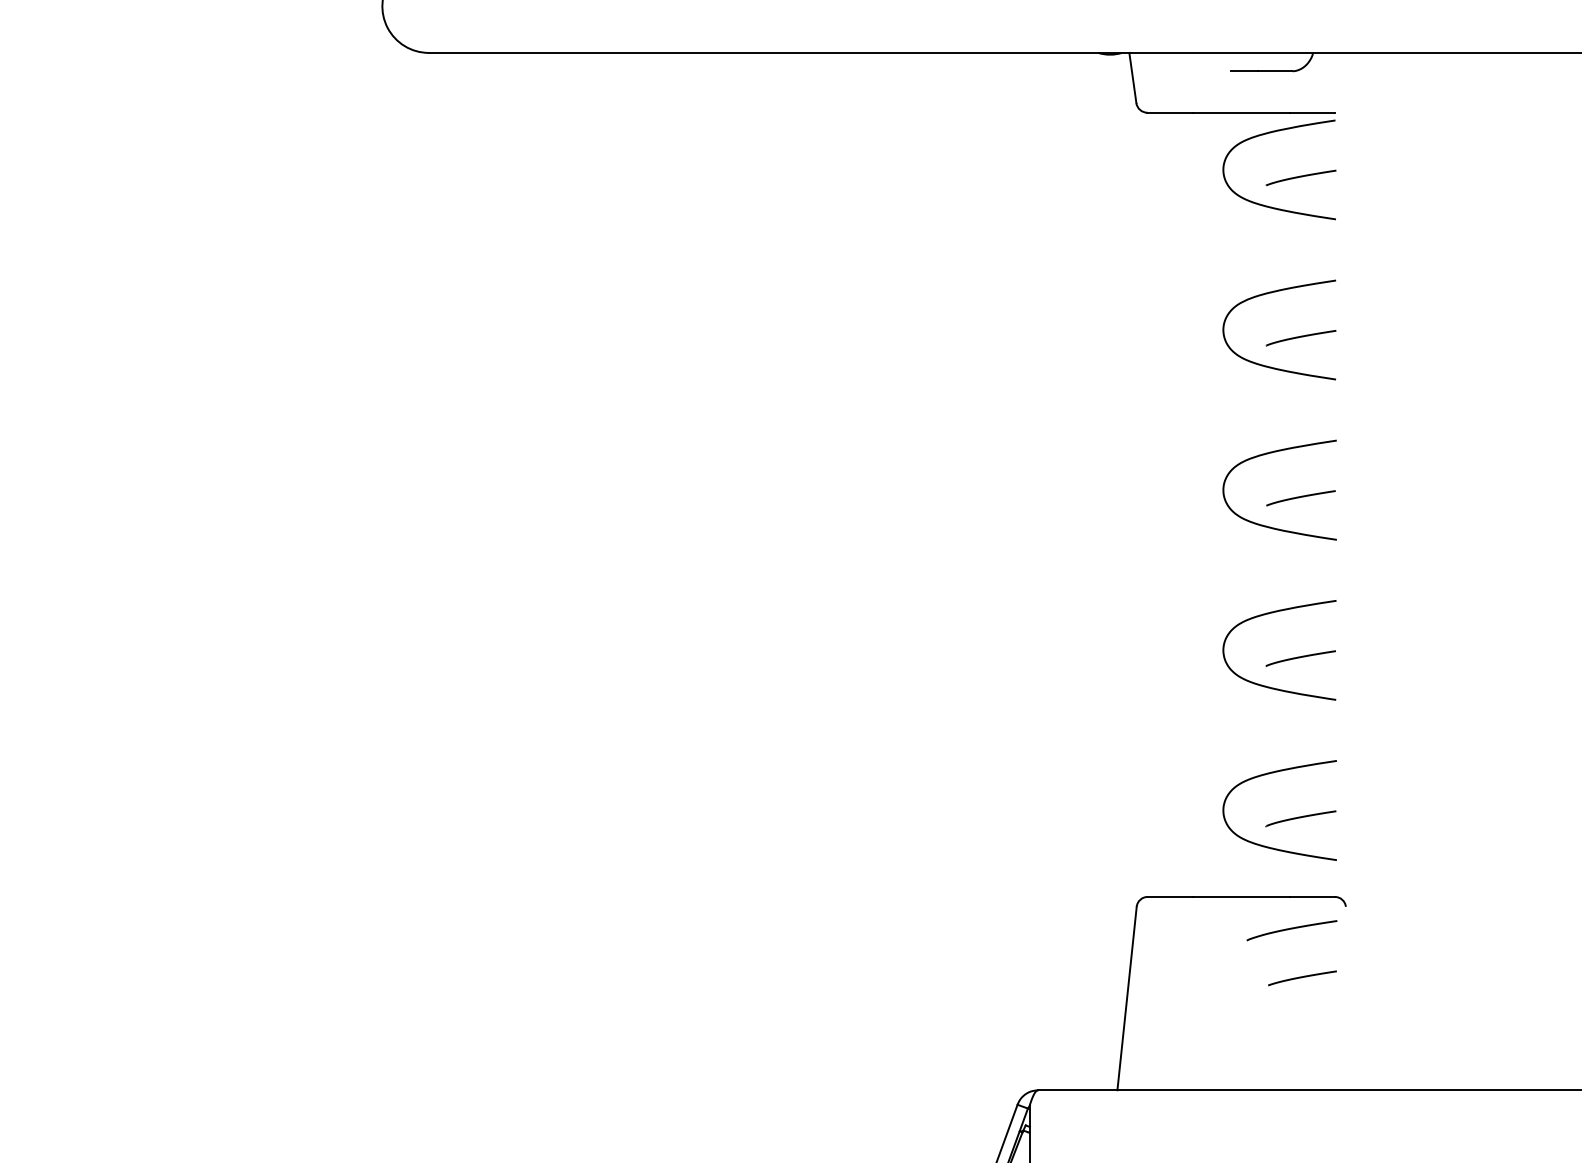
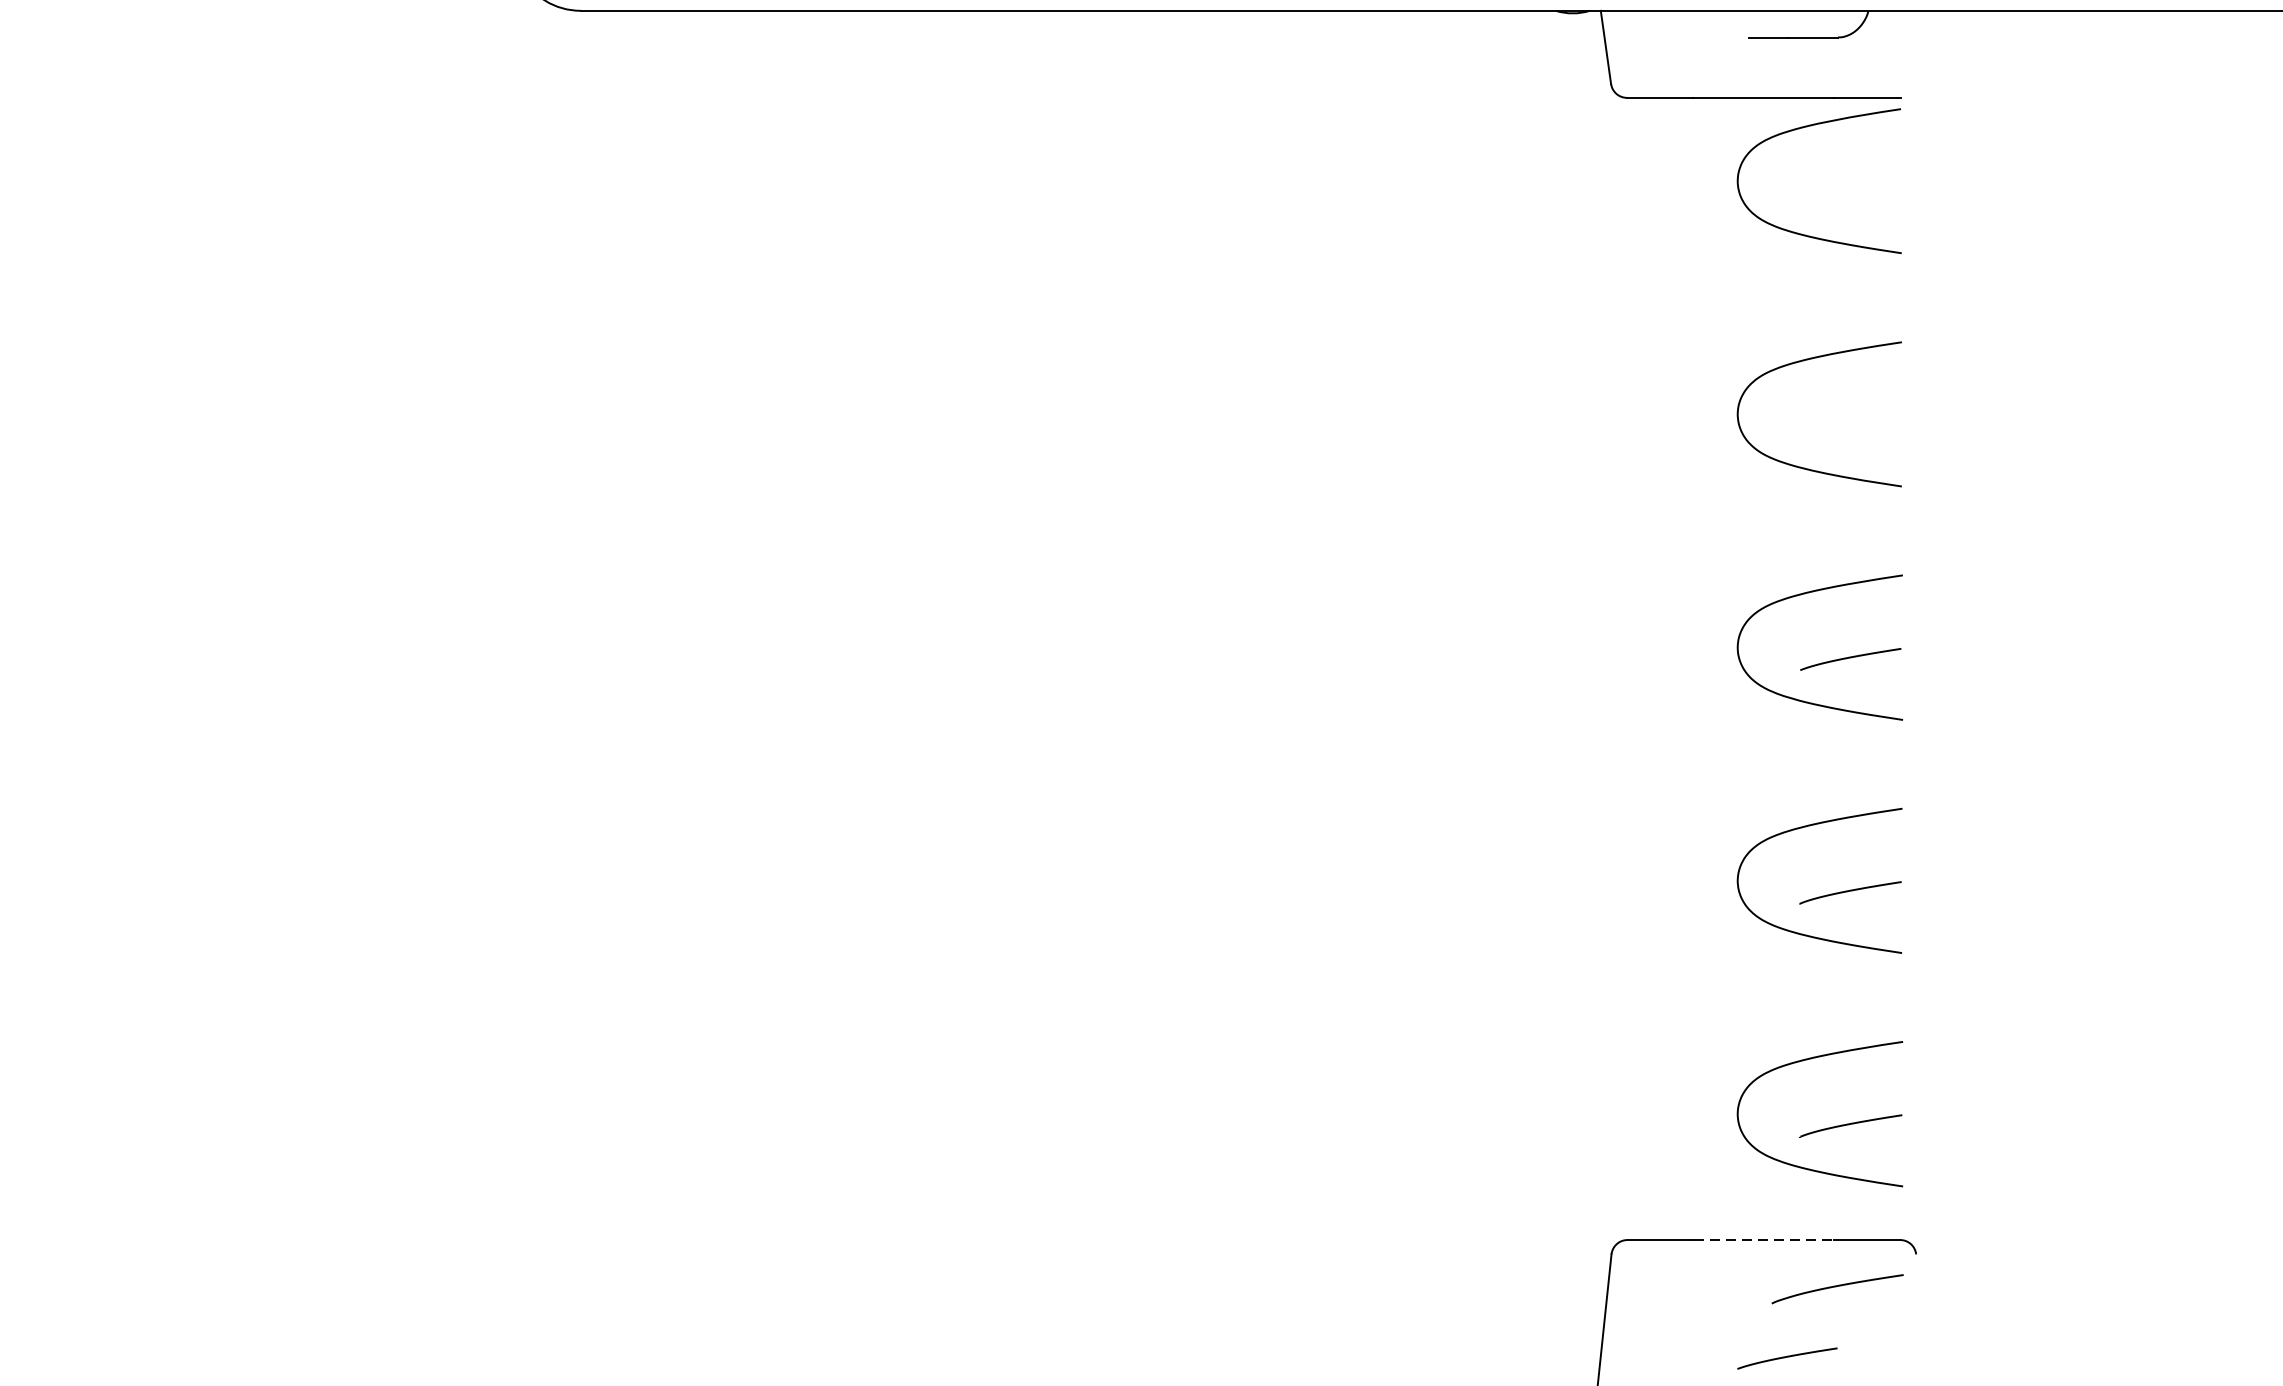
curve: (1300, 177) -> (1850, 192), removed
curve: (1300, 337) -> (1850, 425), removed
line: (1241, 896) -> (1764, 1239), solid -> dashed
curve: (1302, 977) -> (1787, 1357), moved

